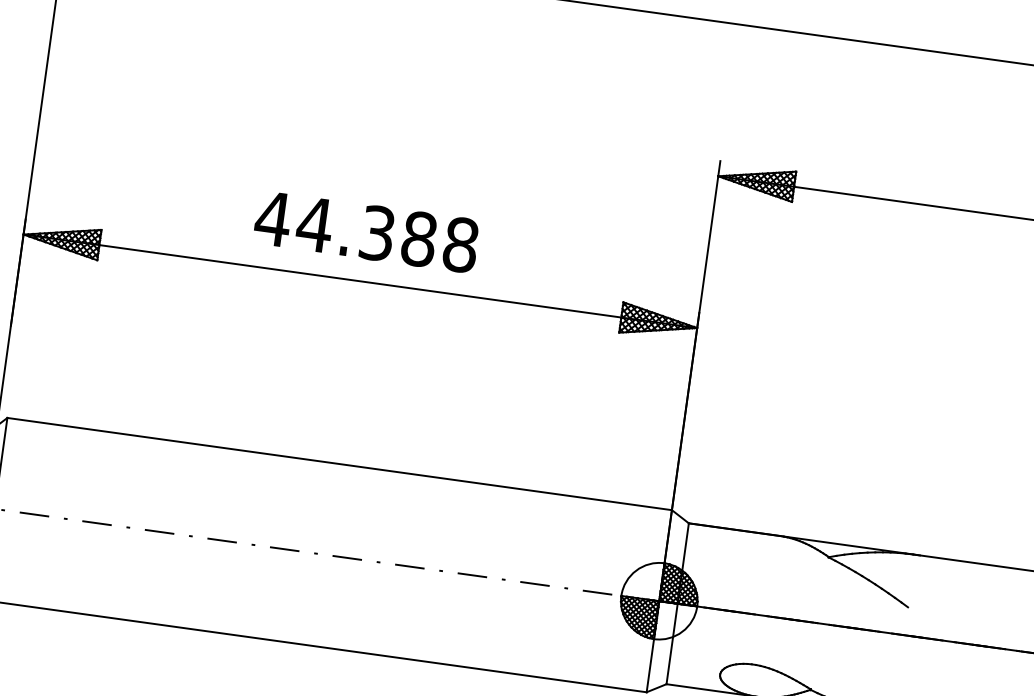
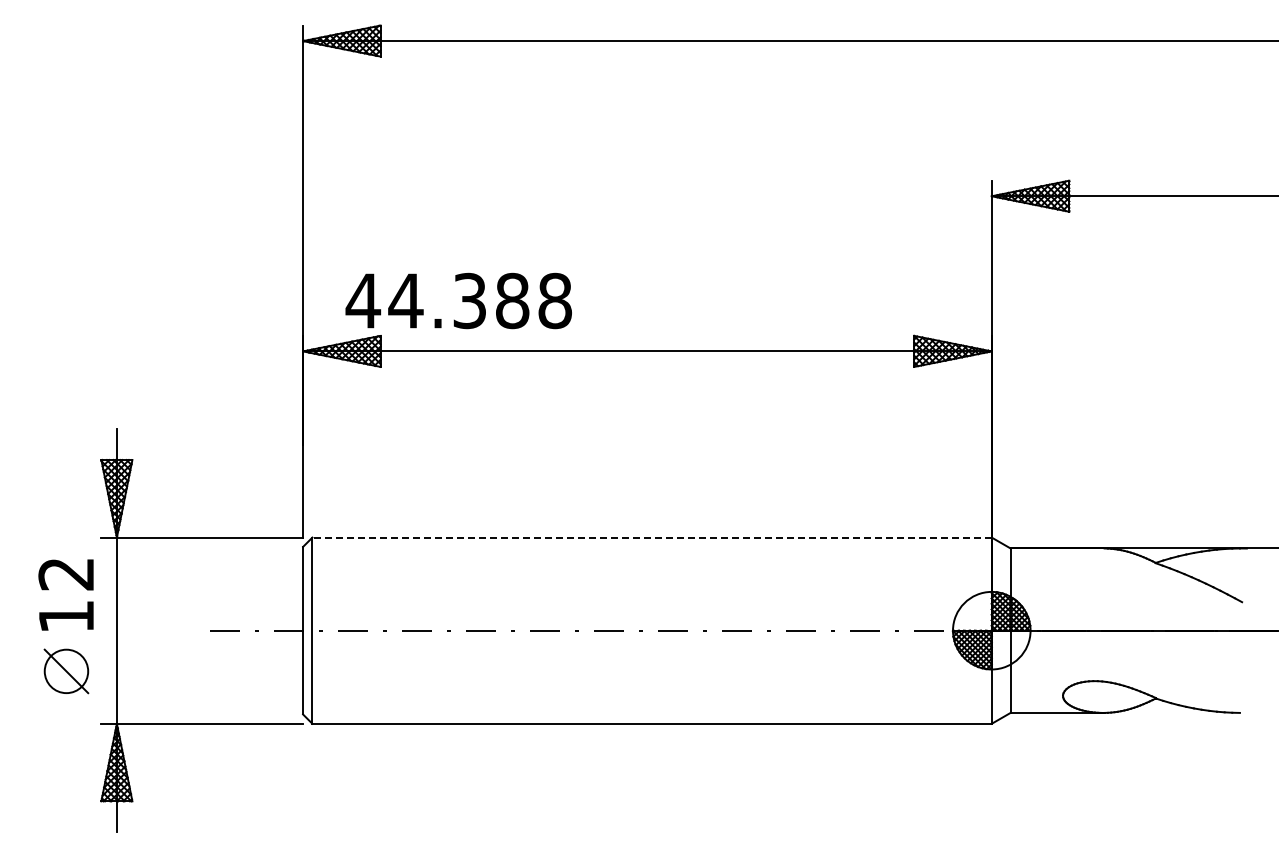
text: (366, 231) -> (458, 300), moved
line: (340, 464) -> (652, 537), solid -> dashed

